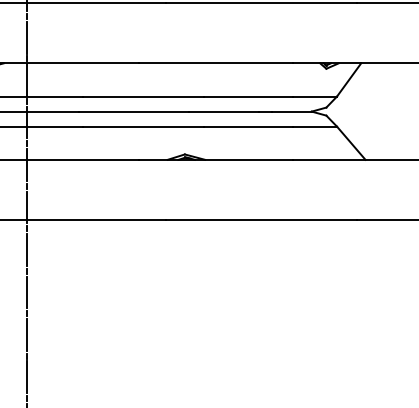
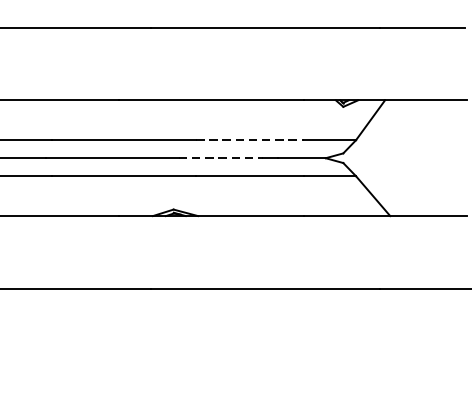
line: (248, 96) -> (249, 140), solid -> dashed
line: (224, 111) -> (221, 158), solid -> dashed

